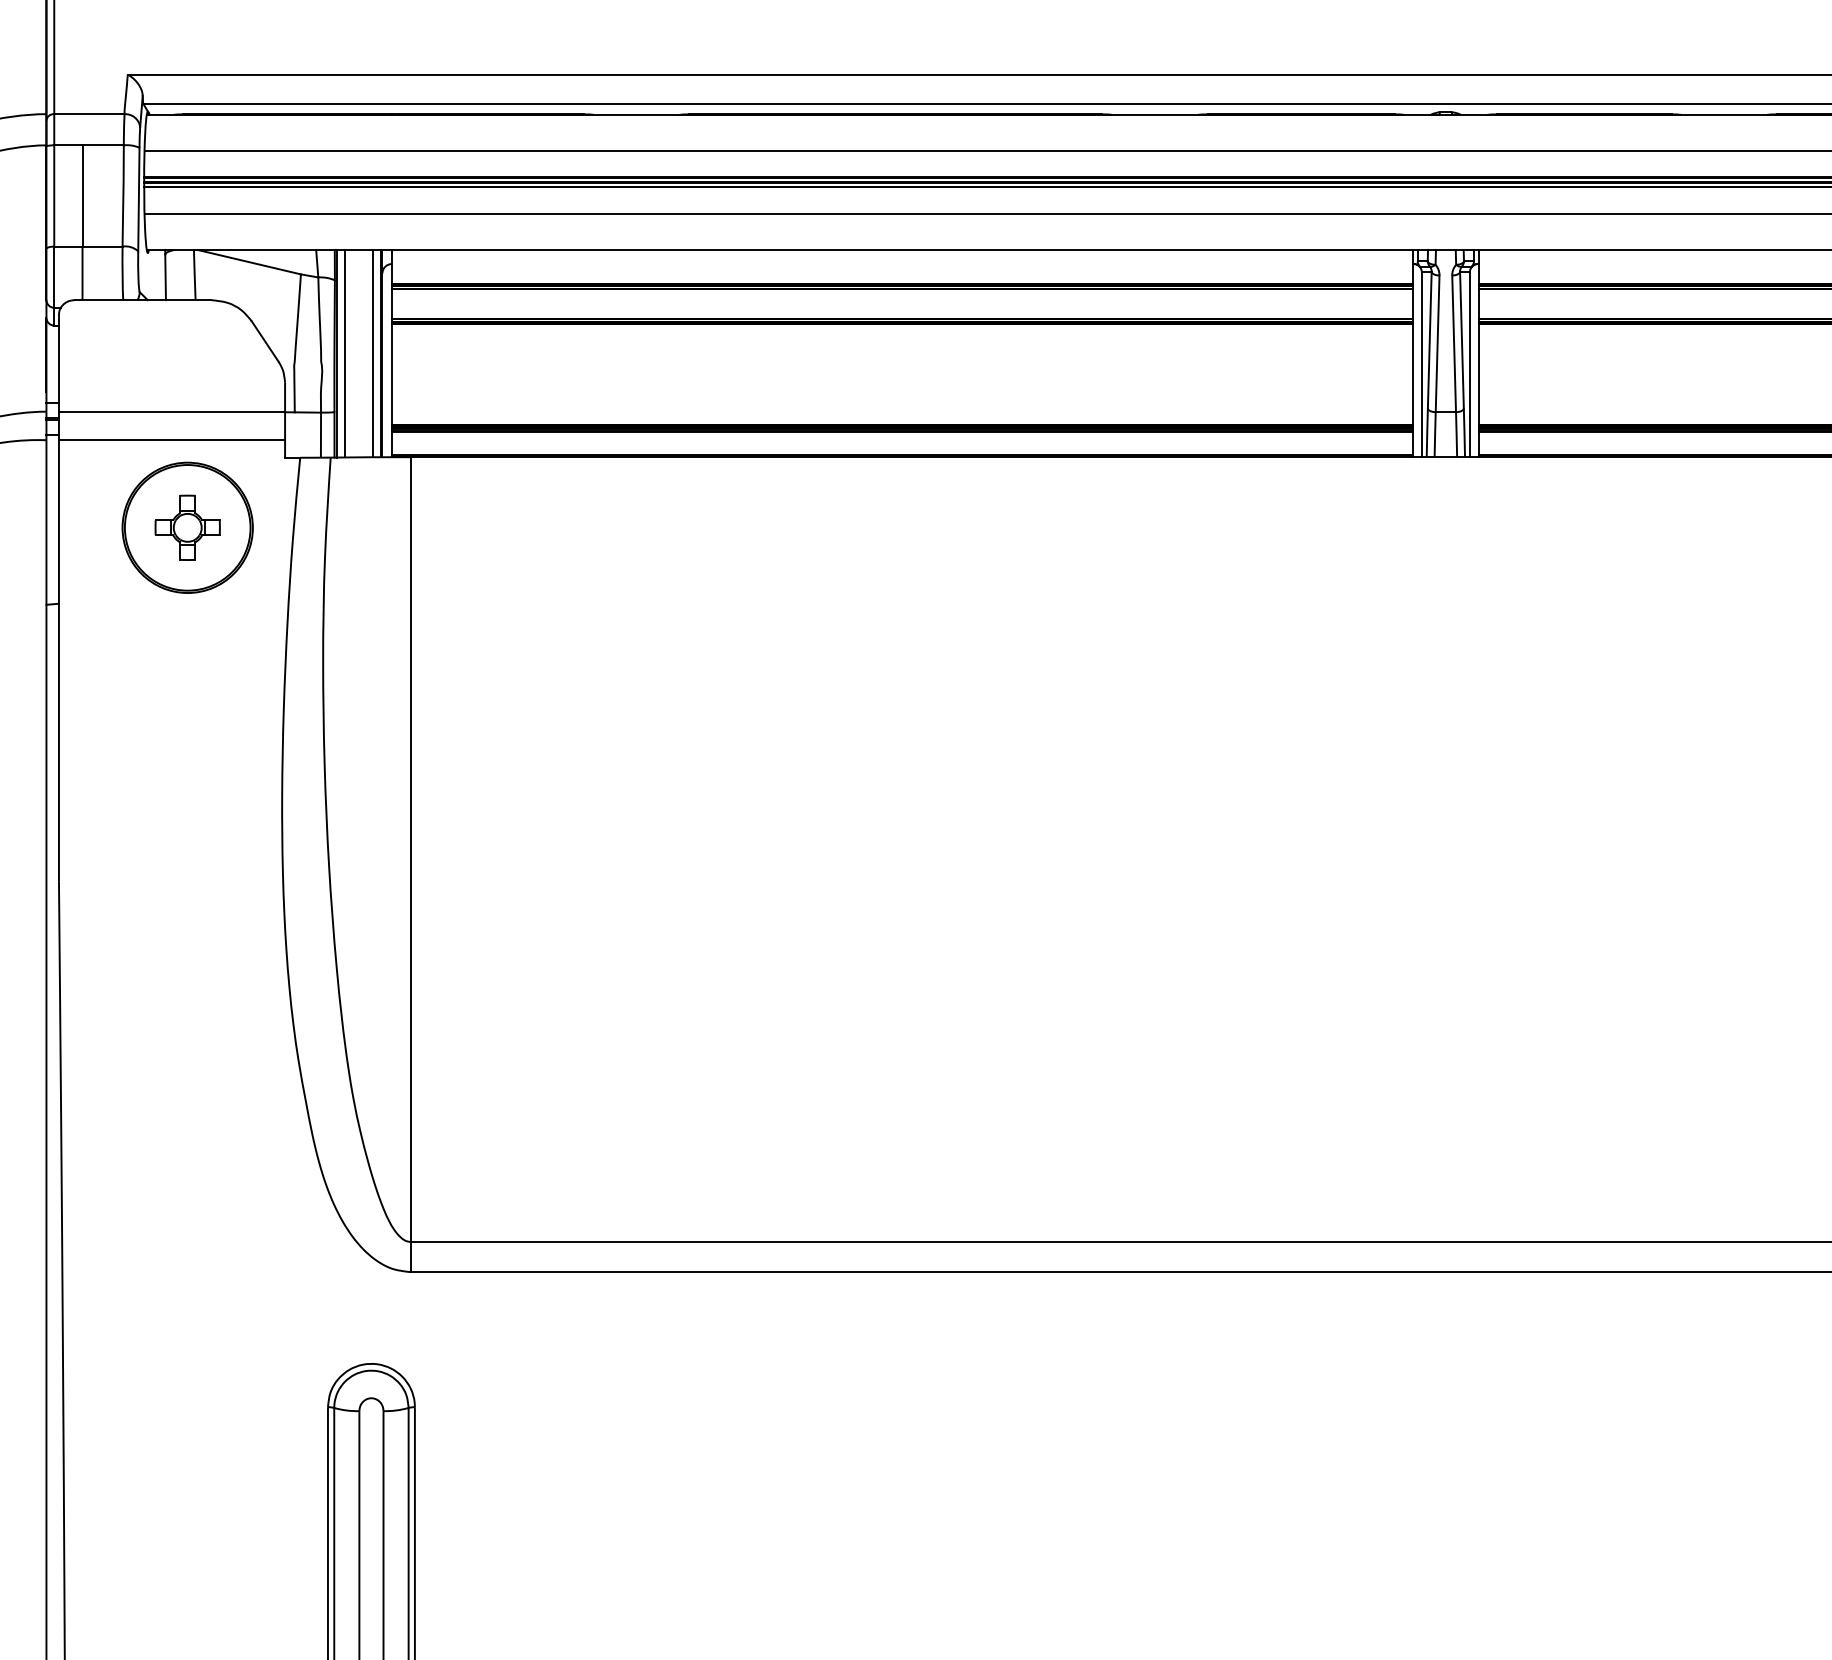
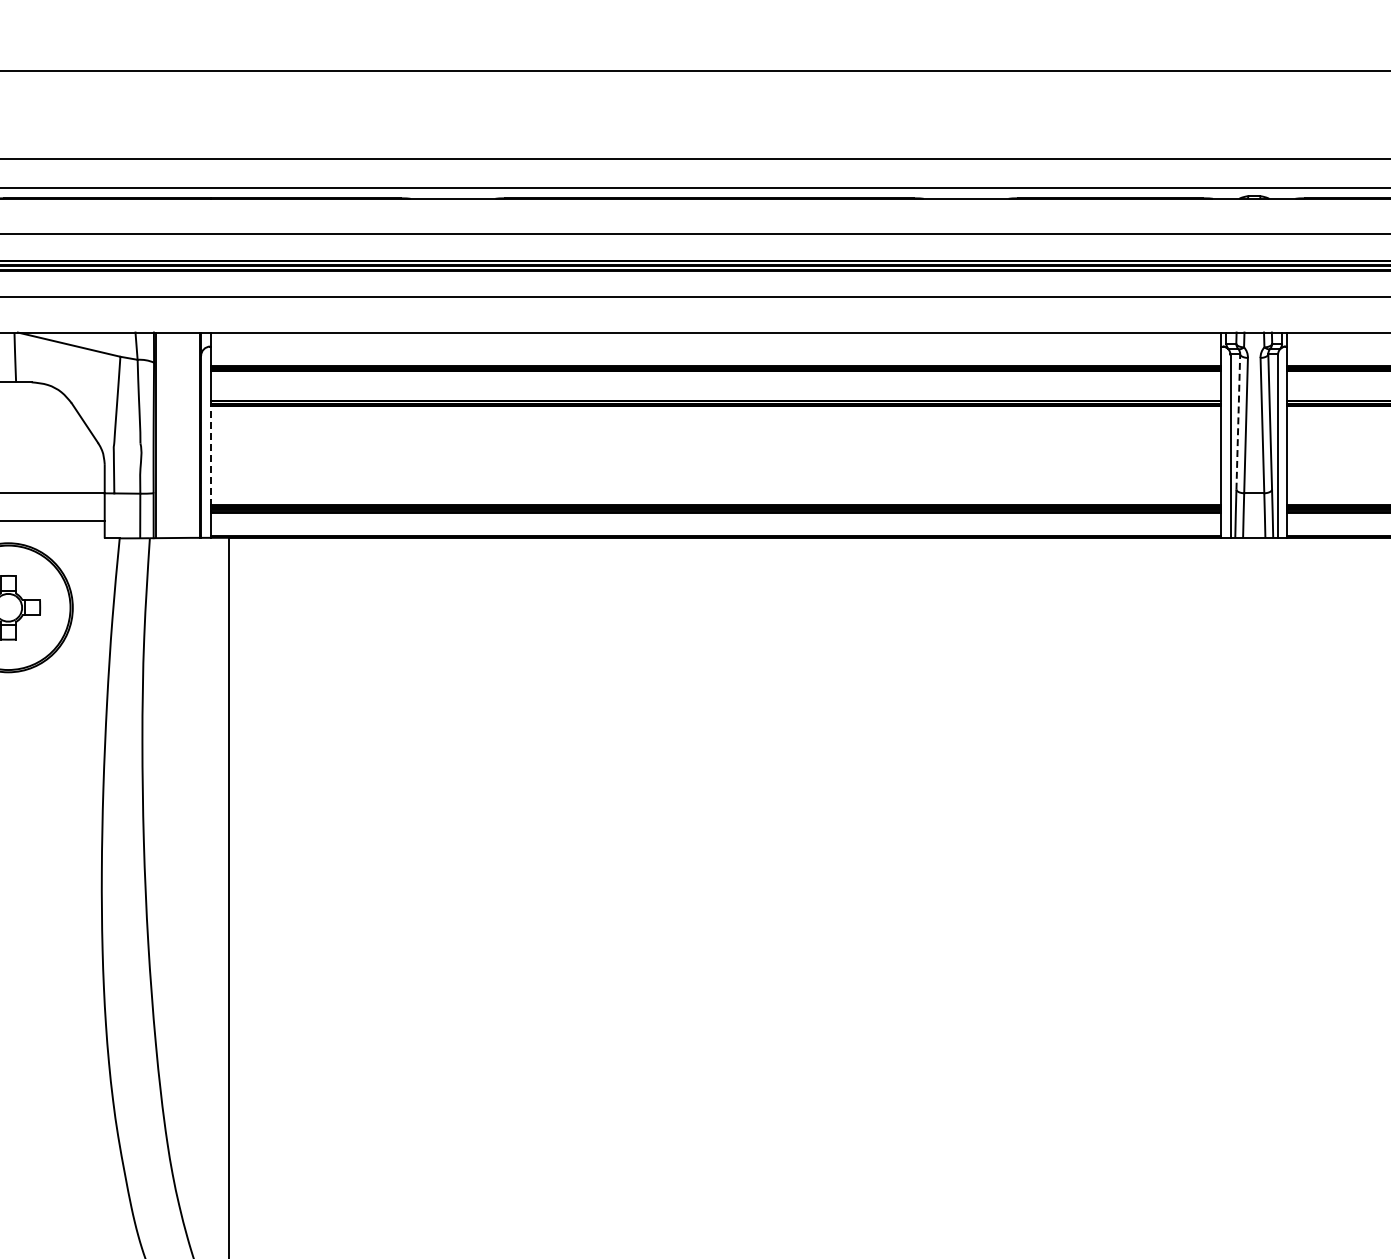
line: (1429, 339) -> (1238, 421), solid -> dashed
line: (344, 353) -> (163, 435), removed
line: (373, 353) -> (192, 435), removed
line: (391, 373) -> (210, 454), solid -> dashed

